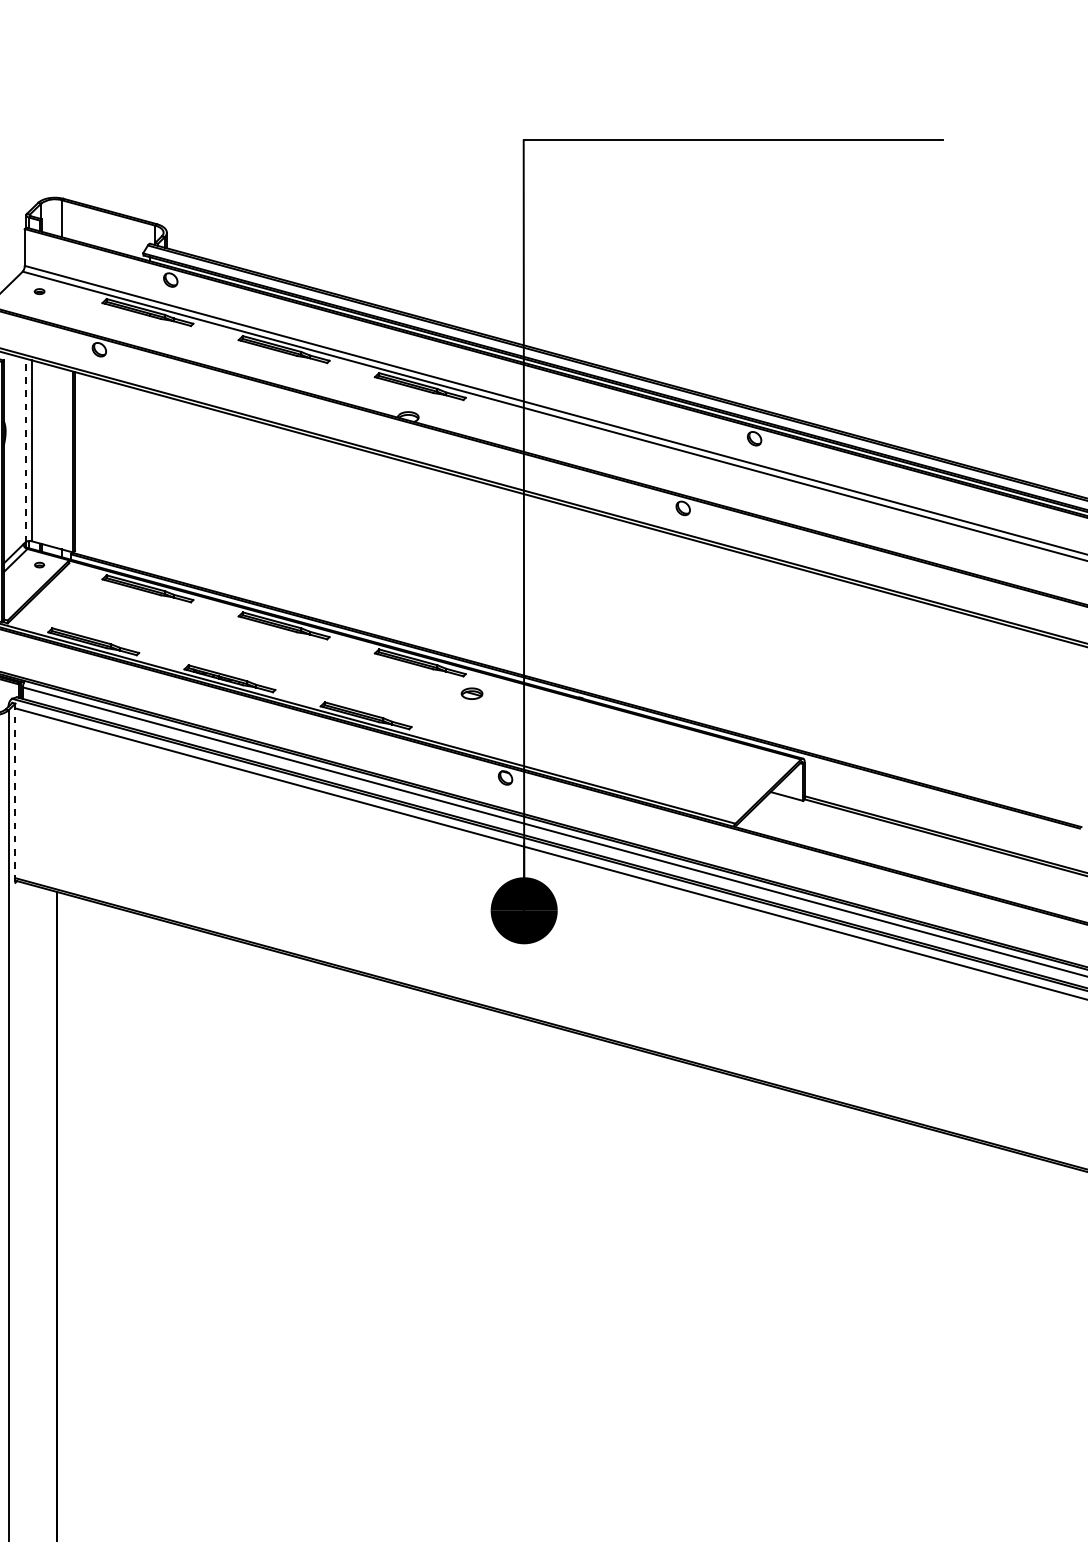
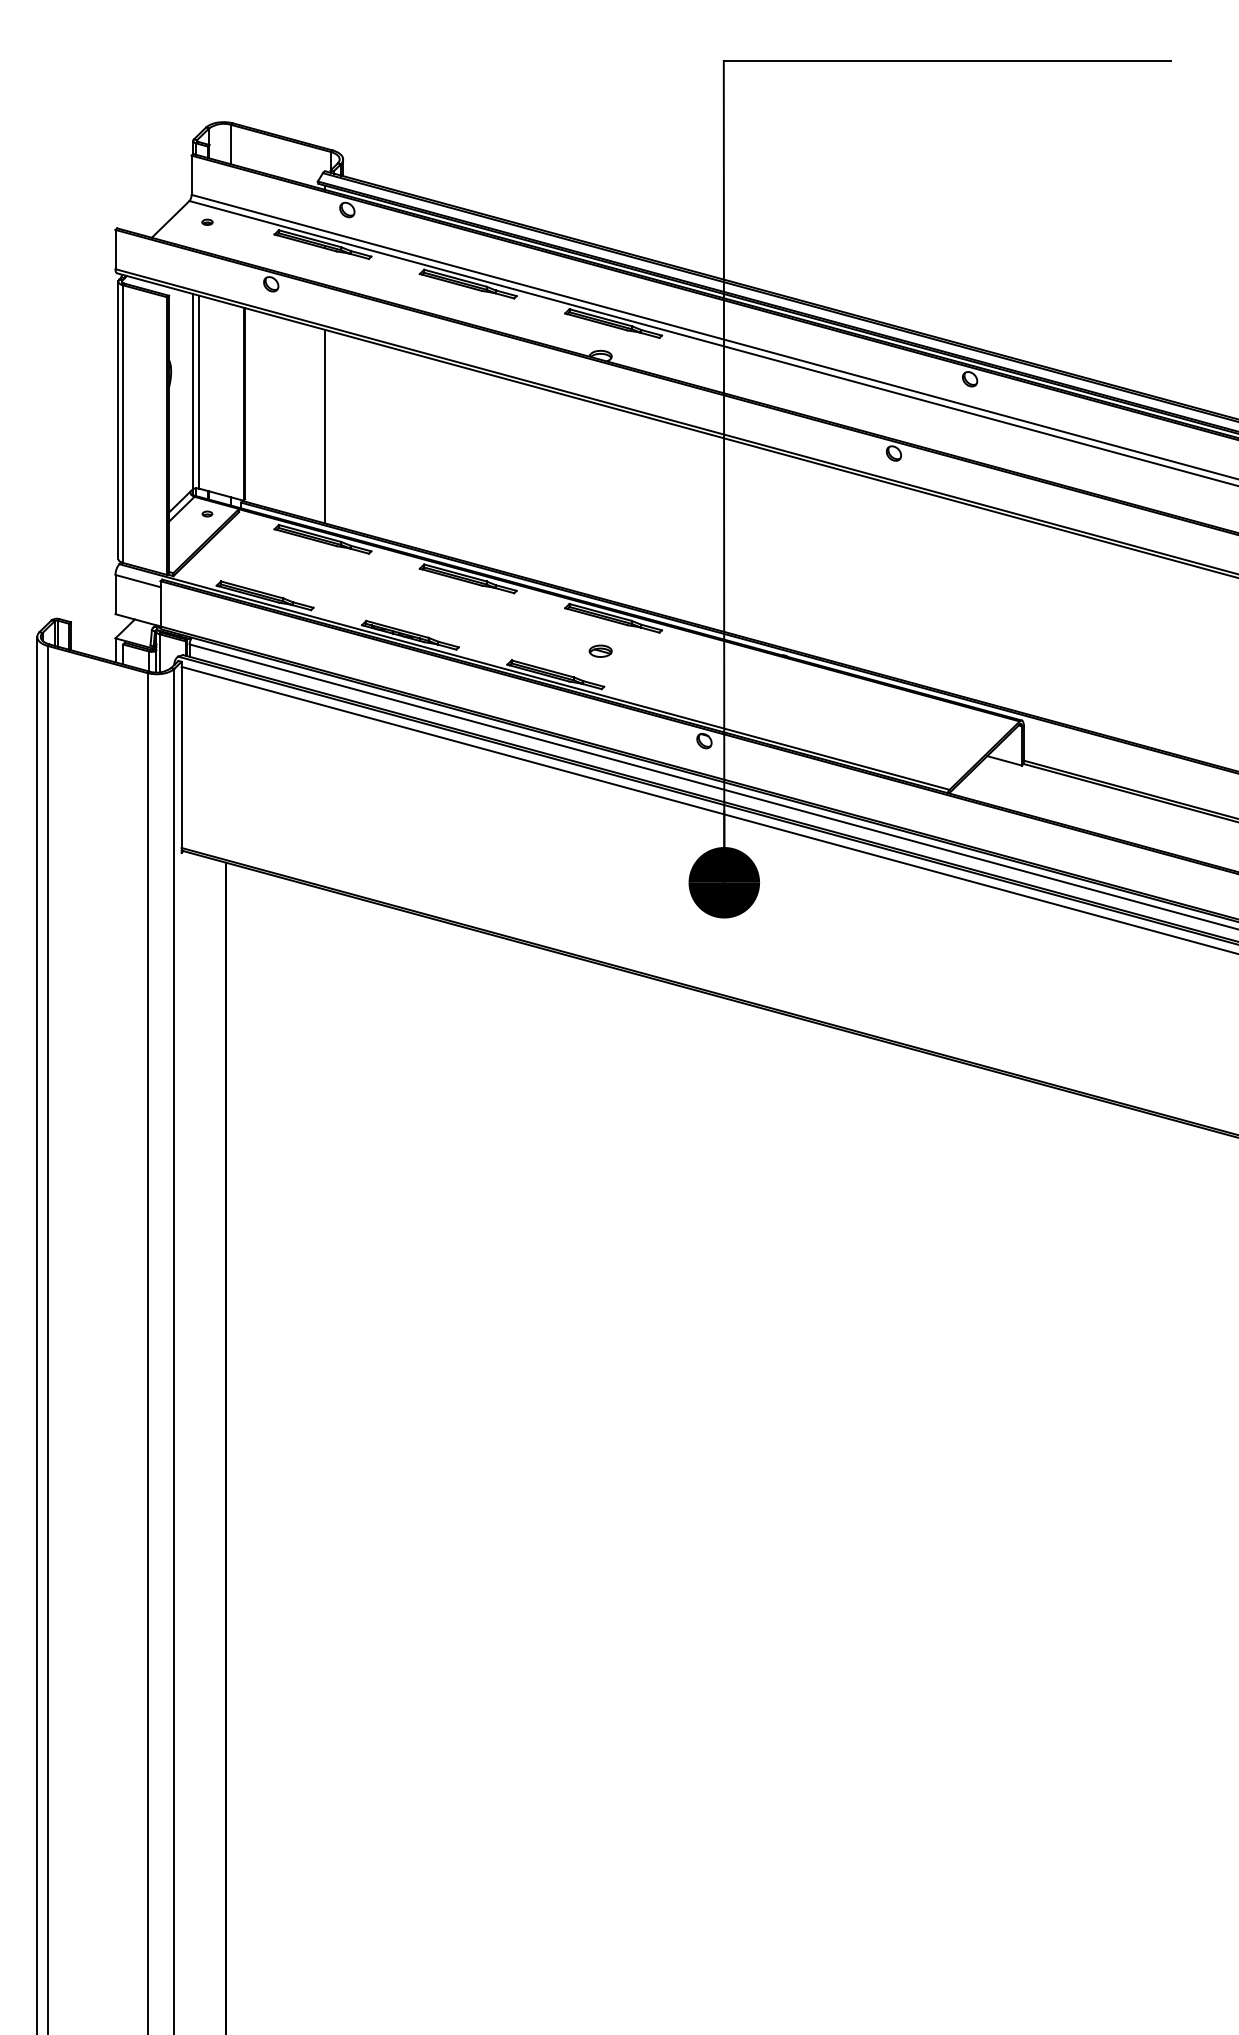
line: (25, 450) -> (192, 391), dashed -> solid
line: (150, 483) -> (325, 426), added
part: (471, 693) -> (600, 650), moved
line: (15, 793) -> (181, 757), dashed -> solid

